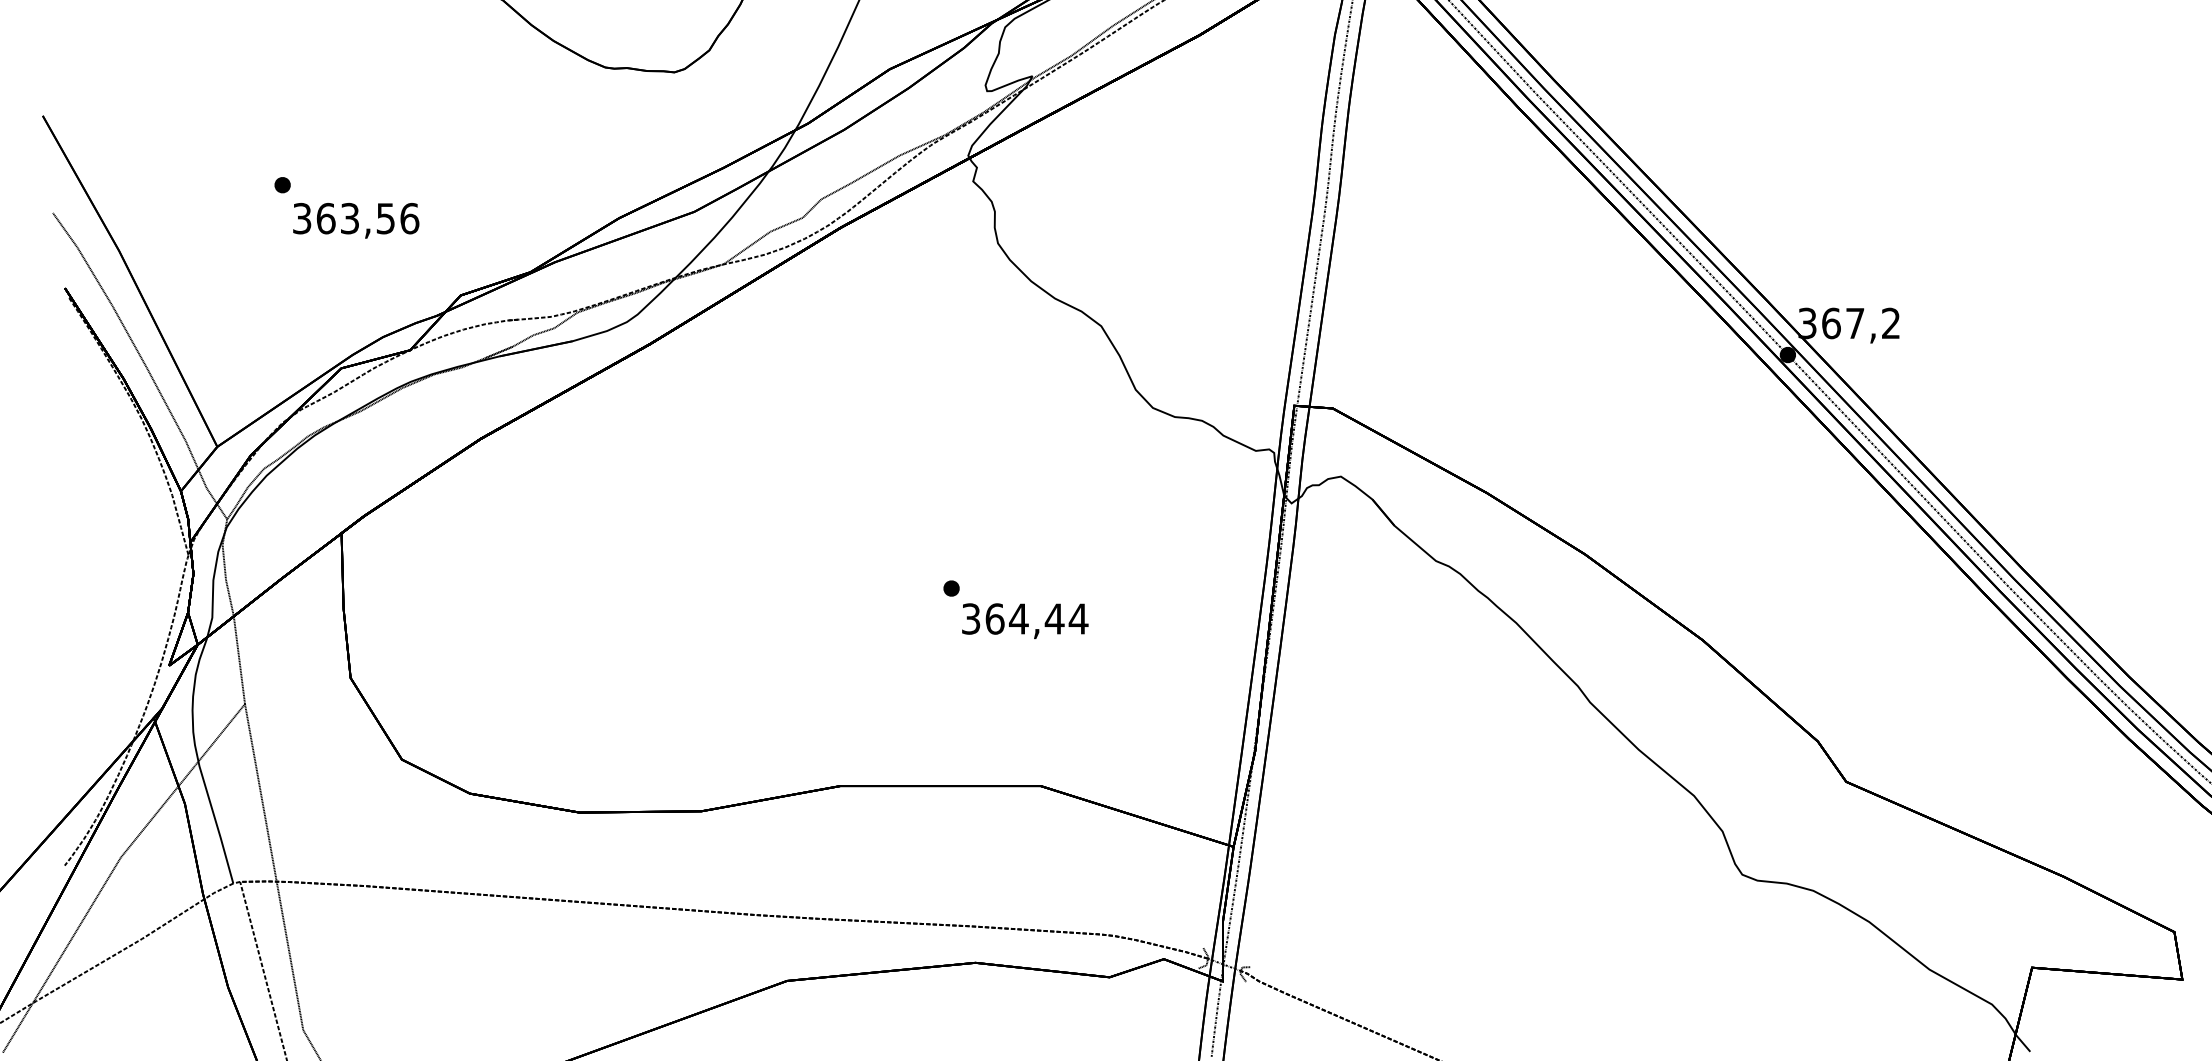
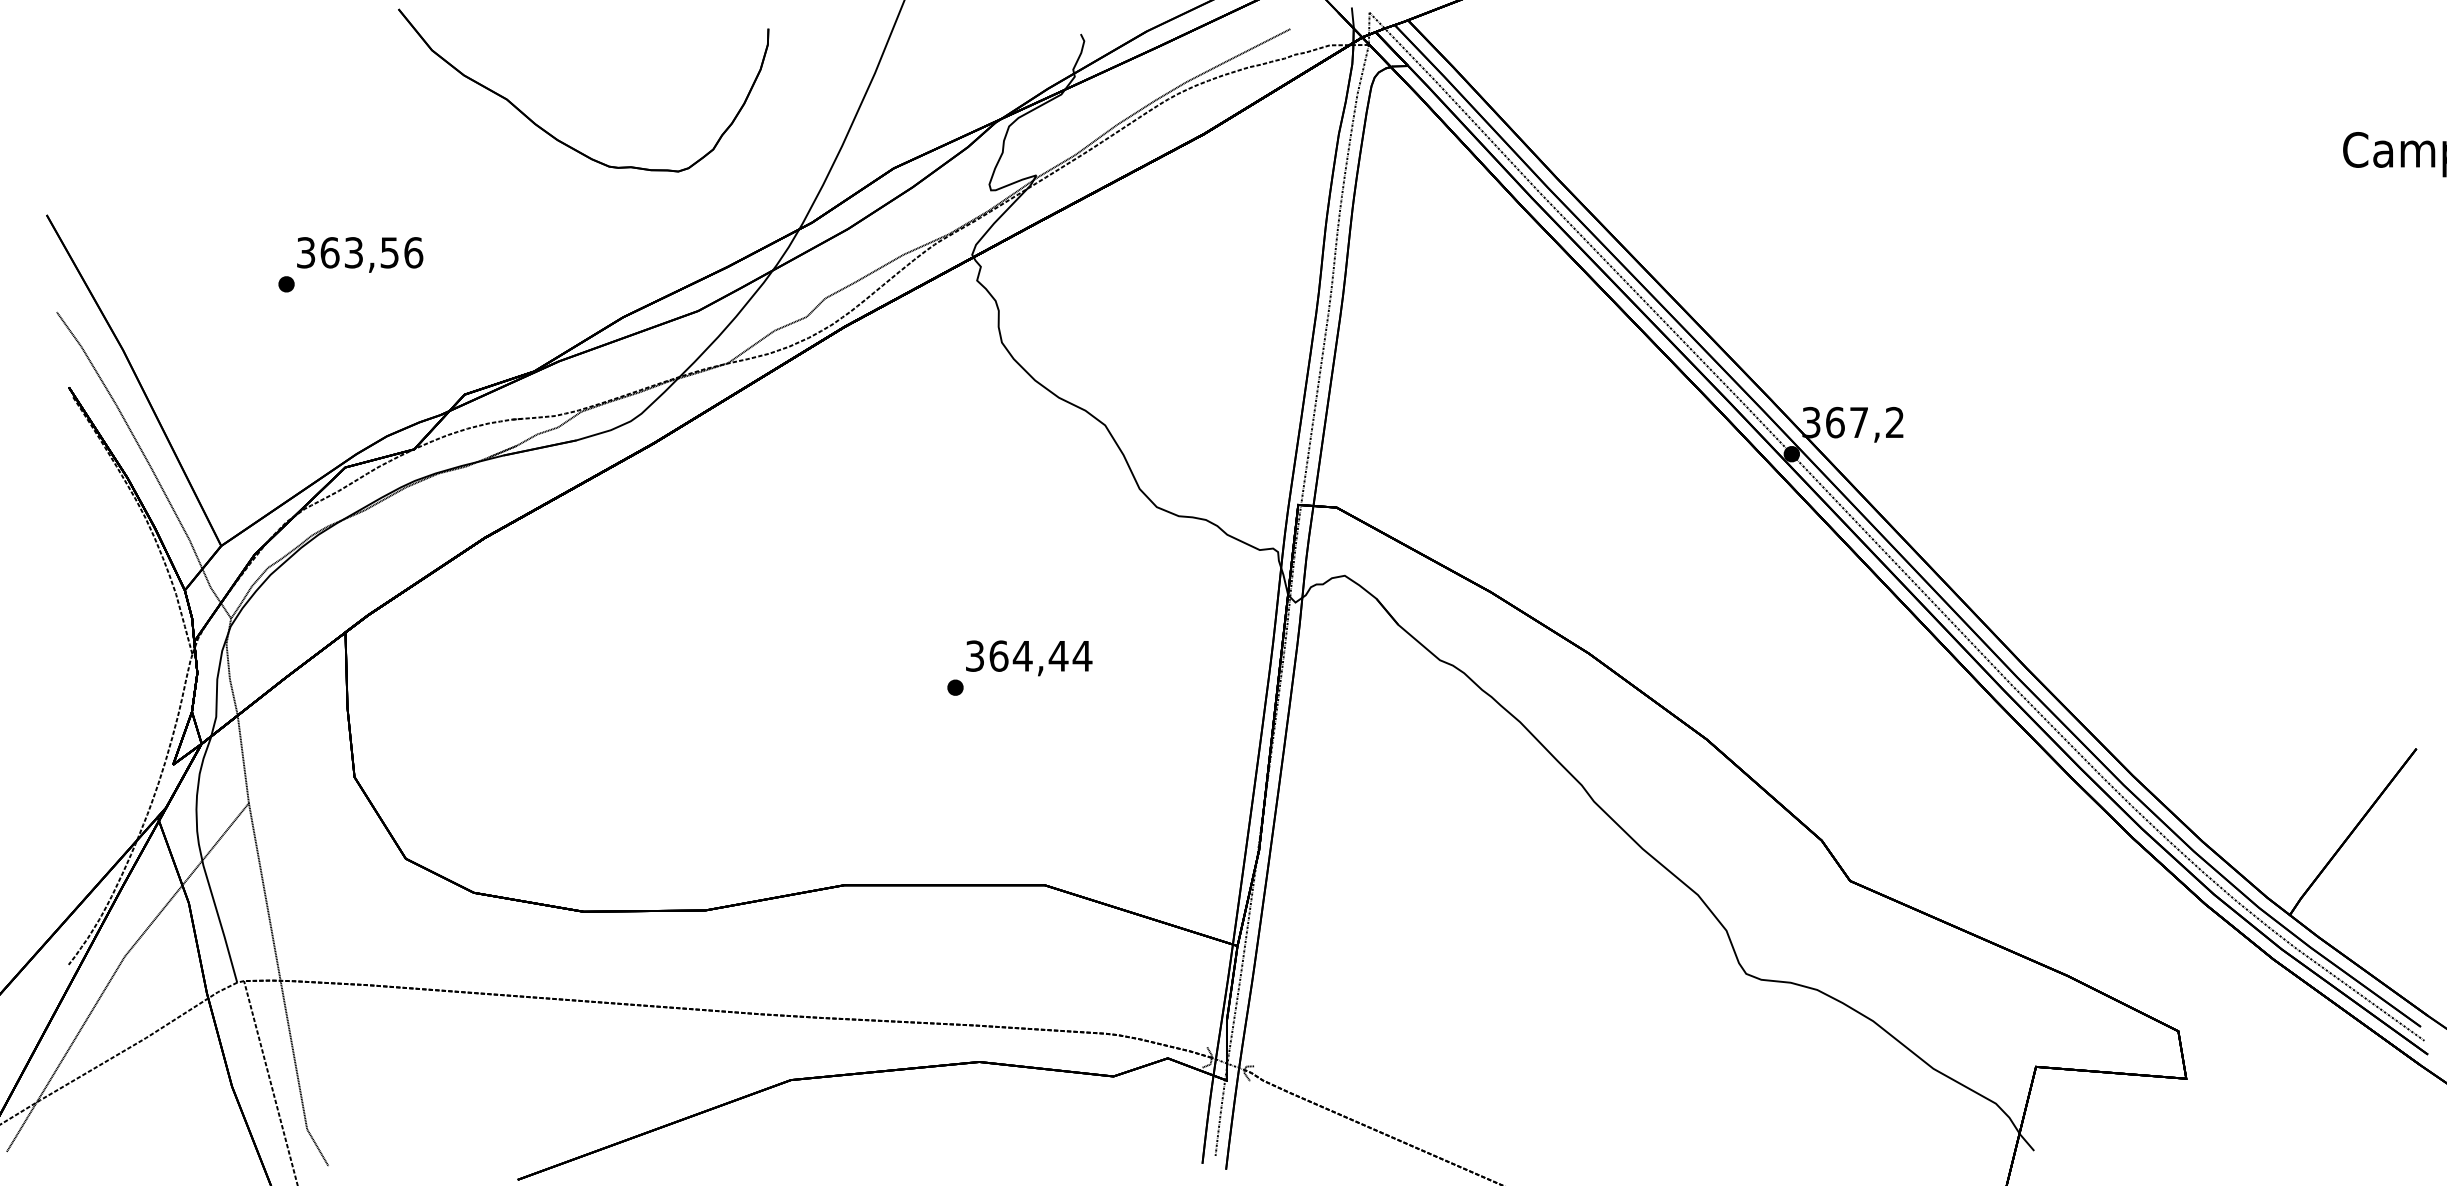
text: (356, 220) -> (360, 254), moved
text: (1025, 621) -> (1029, 658), moved

